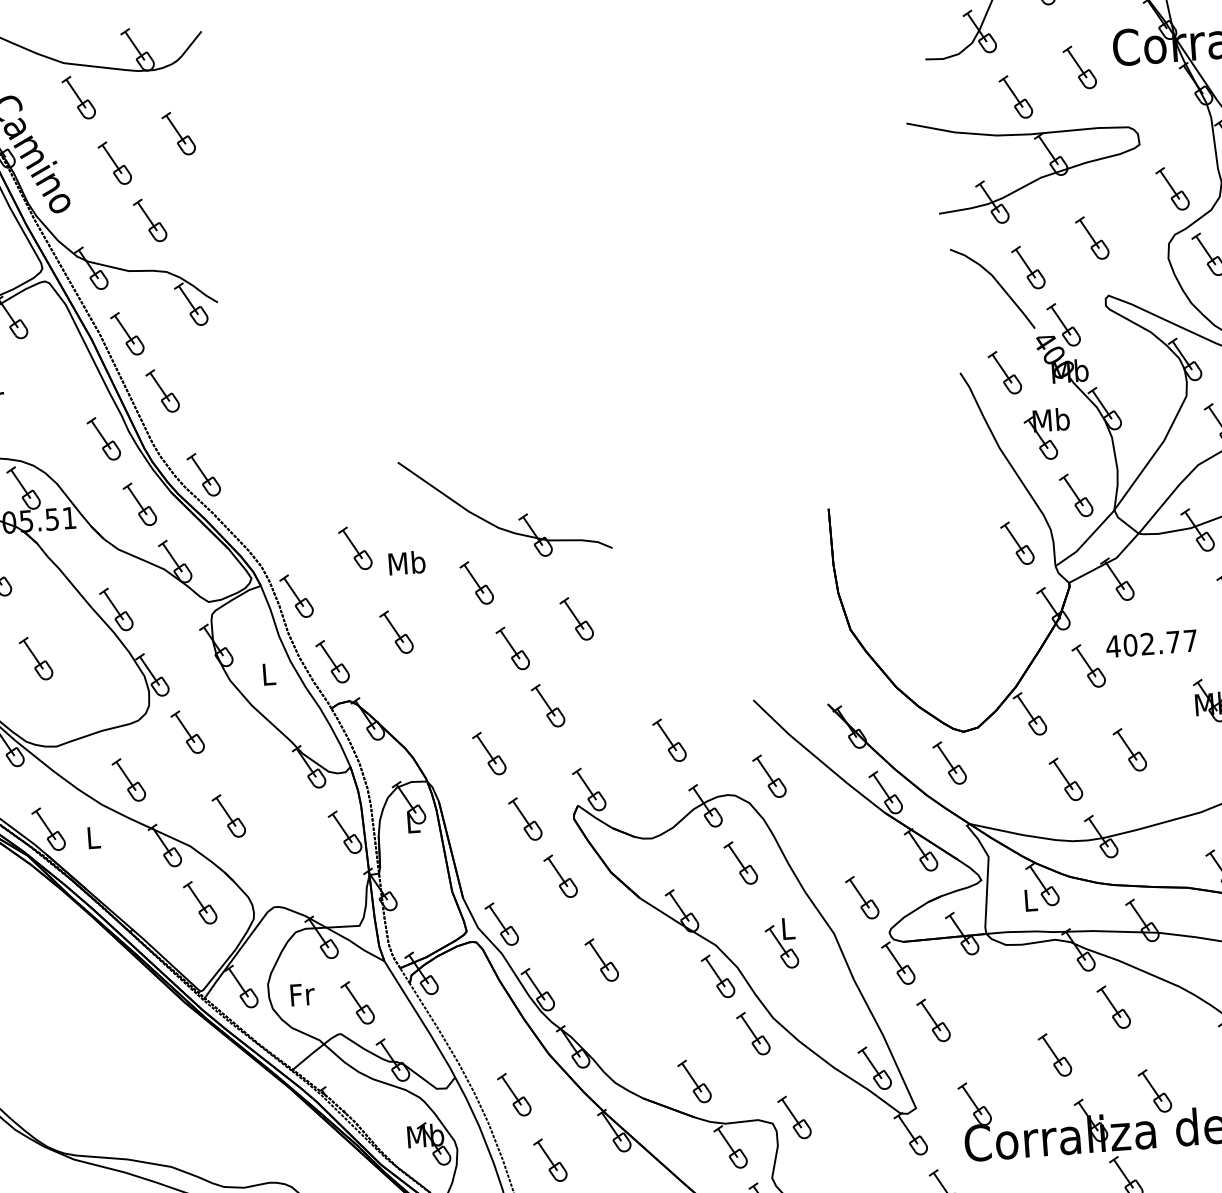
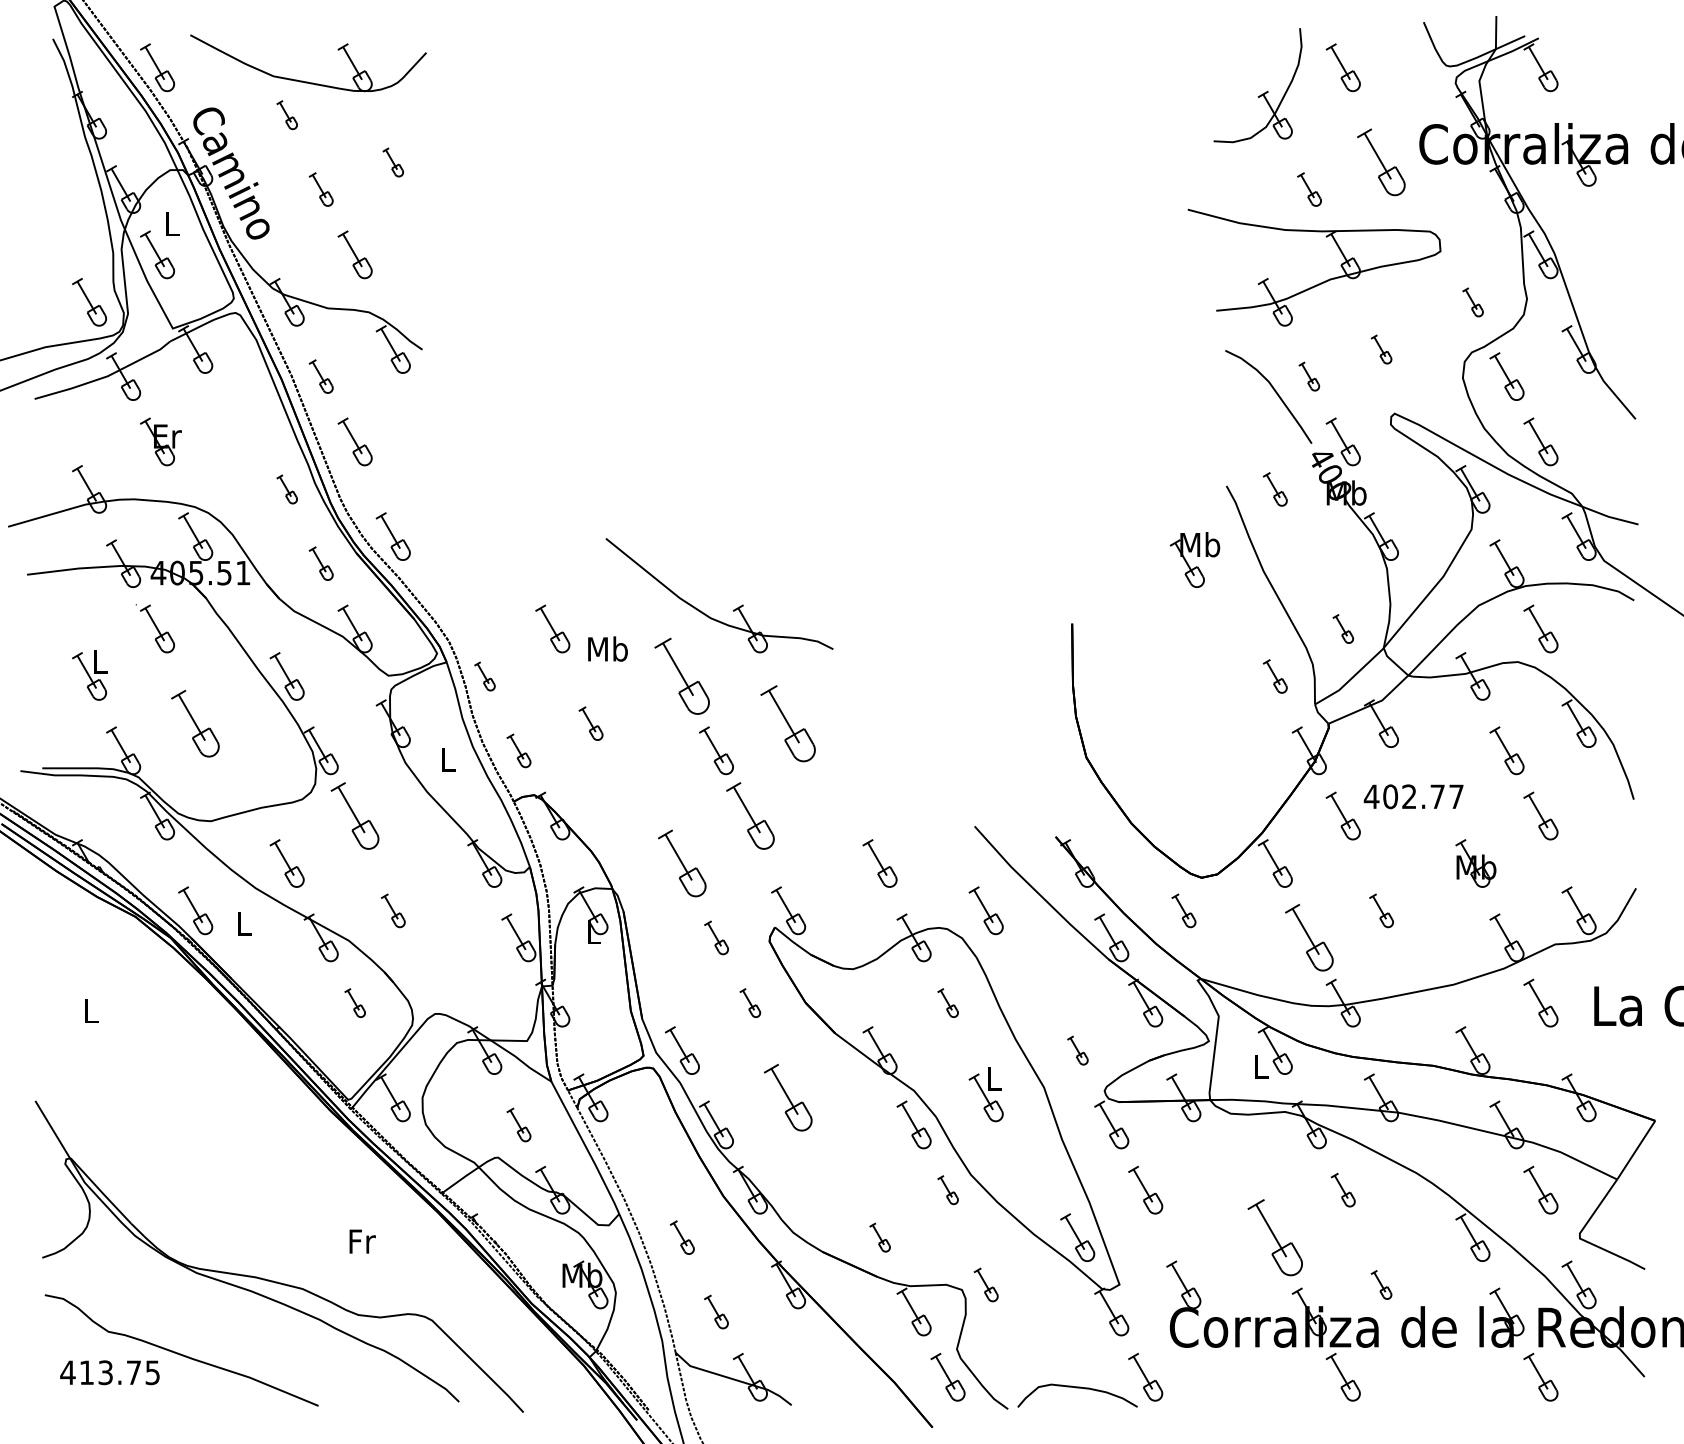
part: (1079, 67) -> (1381, 162), size x1.4
part: (1015, 96) -> (1309, 189), size x0.7
part: (78, 97) -> (286, 114), size x0.6
part: (177, 133) -> (392, 162), size x0.6
part: (114, 163) -> (320, 189), size x0.7
part: (1172, 189) -> (1472, 302), size x0.6
part: (1092, 238) -> (1381, 349), size x0.6
part: (1027, 267) -> (1308, 376), size x0.6
part: (126, 333) -> (320, 376), size x0.7
part: (1004, 372) -> (1274, 489), size x0.7
part: (1047, 433) -> (1194, 559), moved
part: (103, 439) -> (286, 489), size x0.6
part: (1075, 495) -> (1342, 628), size x0.6
part: (139, 504) -> (320, 563), size x0.7
part: (1016, 543) -> (1274, 676), size x0.7
part: (476, 583) -> (682, 676), size x1.6
part: (296, 596) -> (484, 676), size x0.6
part: (576, 618) -> (788, 723), size x1.6
part: (396, 632) -> (590, 723), size x0.7
part: (35, 658) -> (195, 723), size x1.4
part: (332, 661) -> (518, 750), size x0.7
part: (547, 705) -> (749, 815), size x1.4
part: (187, 731) -> (354, 815), size x1.4
part: (1129, 749) -> (1381, 910), size x0.7
part: (489, 753) -> (682, 863), size x1.4
part: (949, 762) -> (1183, 910), size x0.7
part: (1065, 779) -> (1308, 937), size x1.4
part: (228, 815) -> (392, 910), size x0.7
part: (525, 818) -> (716, 937), size x0.7
part: (740, 862) -> (947, 1002), size x0.6
part: (559, 875) -> (749, 1002), size x0.6
part: (862, 897) -> (1077, 1050), size x0.6
part: (199, 902) -> (354, 1002), size x0.6
part: (601, 959) -> (788, 1097), size x1.4
text: (302, 994) -> (362, 1241), moved
part: (357, 1002) -> (518, 1124), size x0.7
part: (1113, 1006) -> (1342, 1189), size x0.7
part: (752, 1033) -> (947, 1189), size x0.6
part: (1054, 1054) -> (1274, 1237), size x1.6
part: (694, 1081) -> (879, 1237), size x0.6
part: (1154, 1090) -> (1381, 1284), size x0.6
part: (513, 1094) -> (681, 1237), size x0.7
part: (793, 1117) -> (985, 1284), size x0.7
part: (549, 1159) -> (715, 1311), size x0.7

